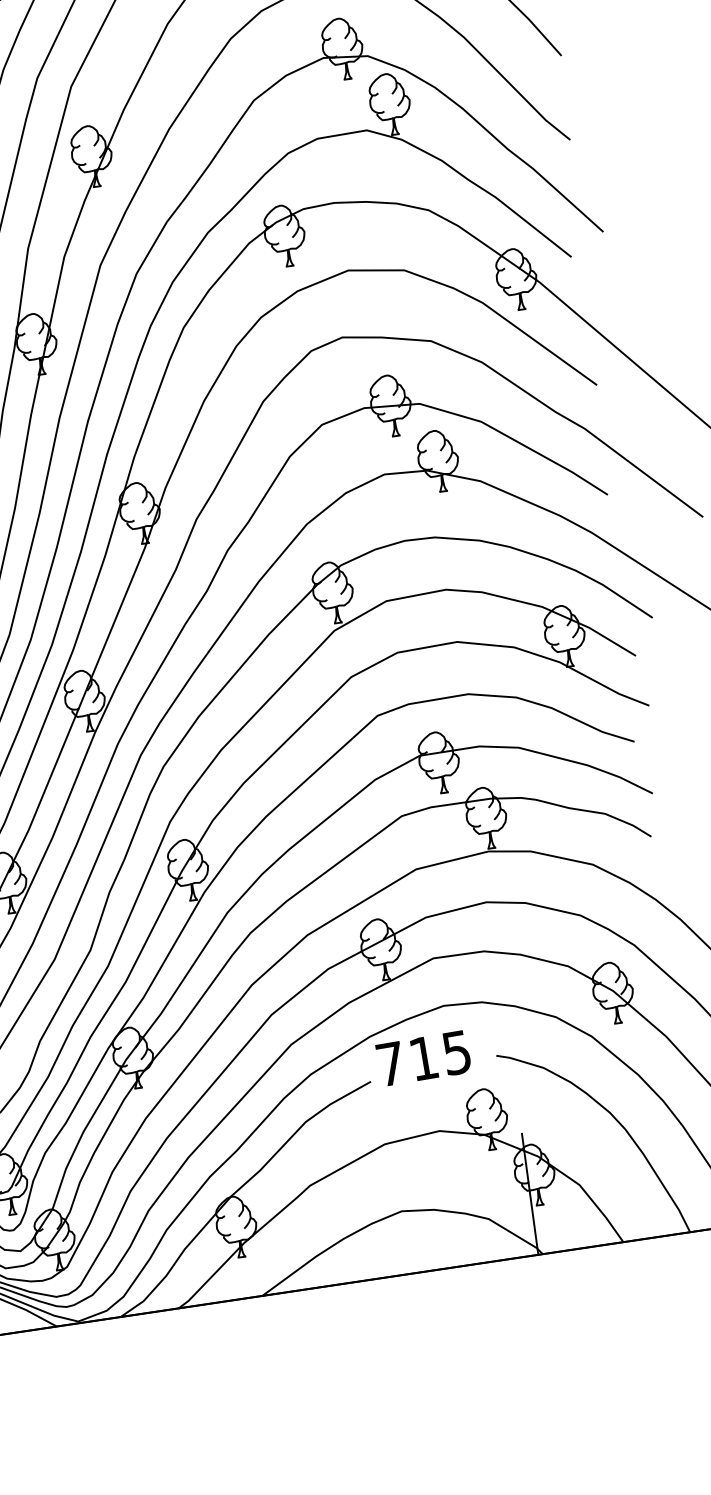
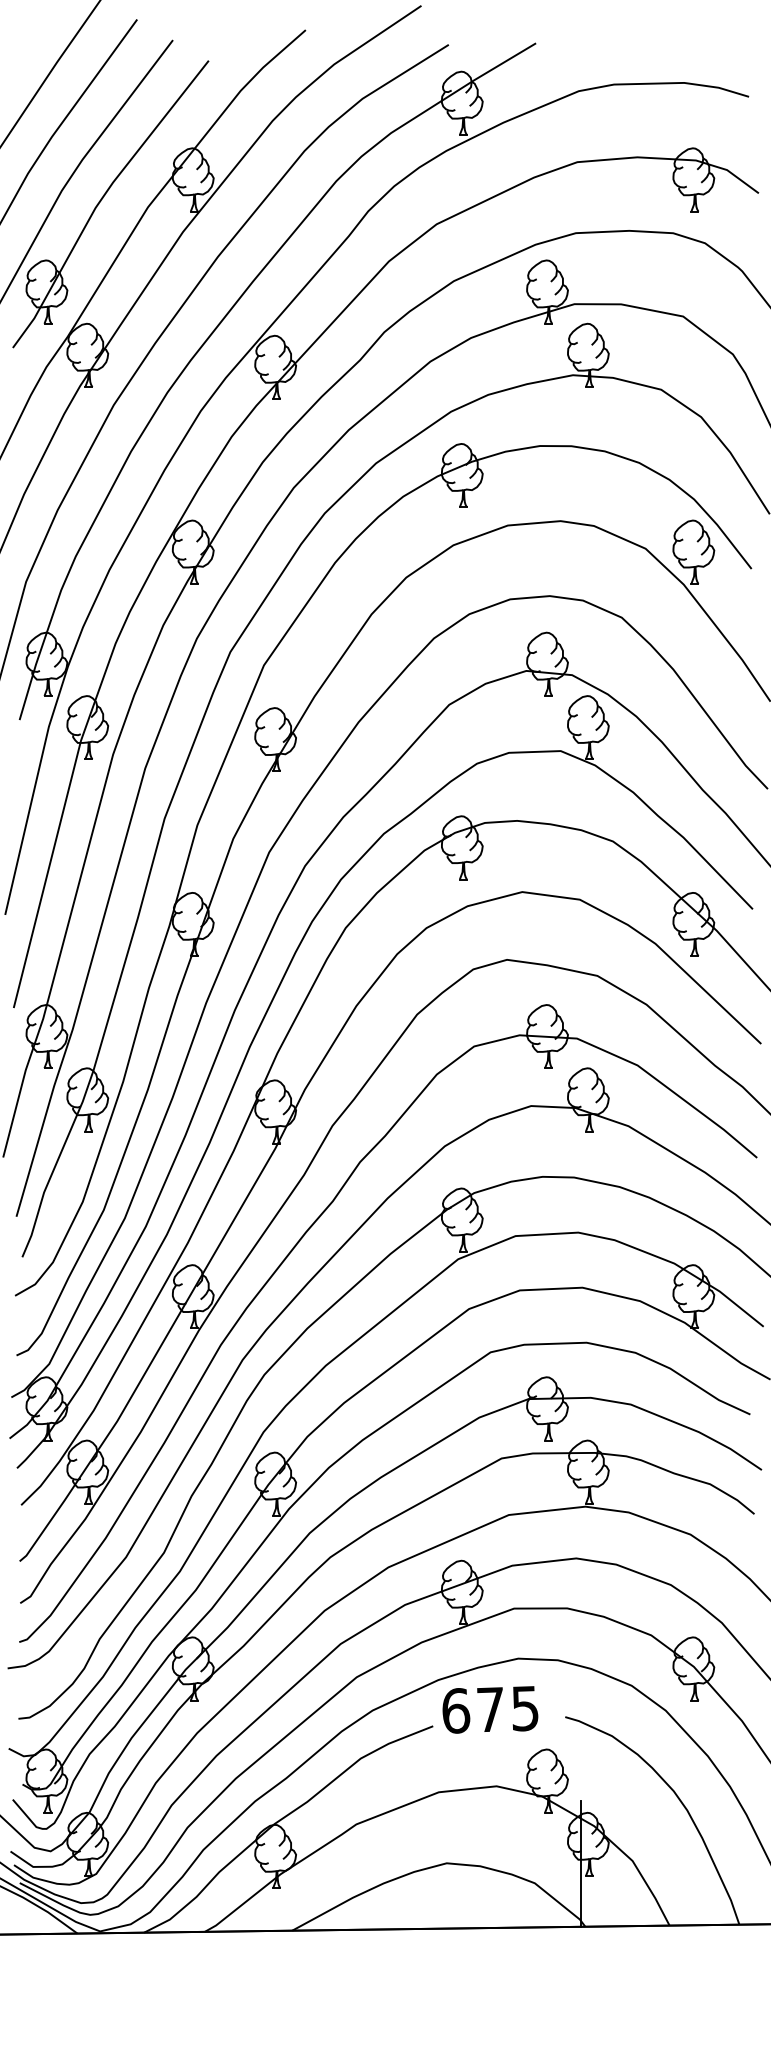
text: (406, 1061) -> (472, 1710), 715 -> 675

